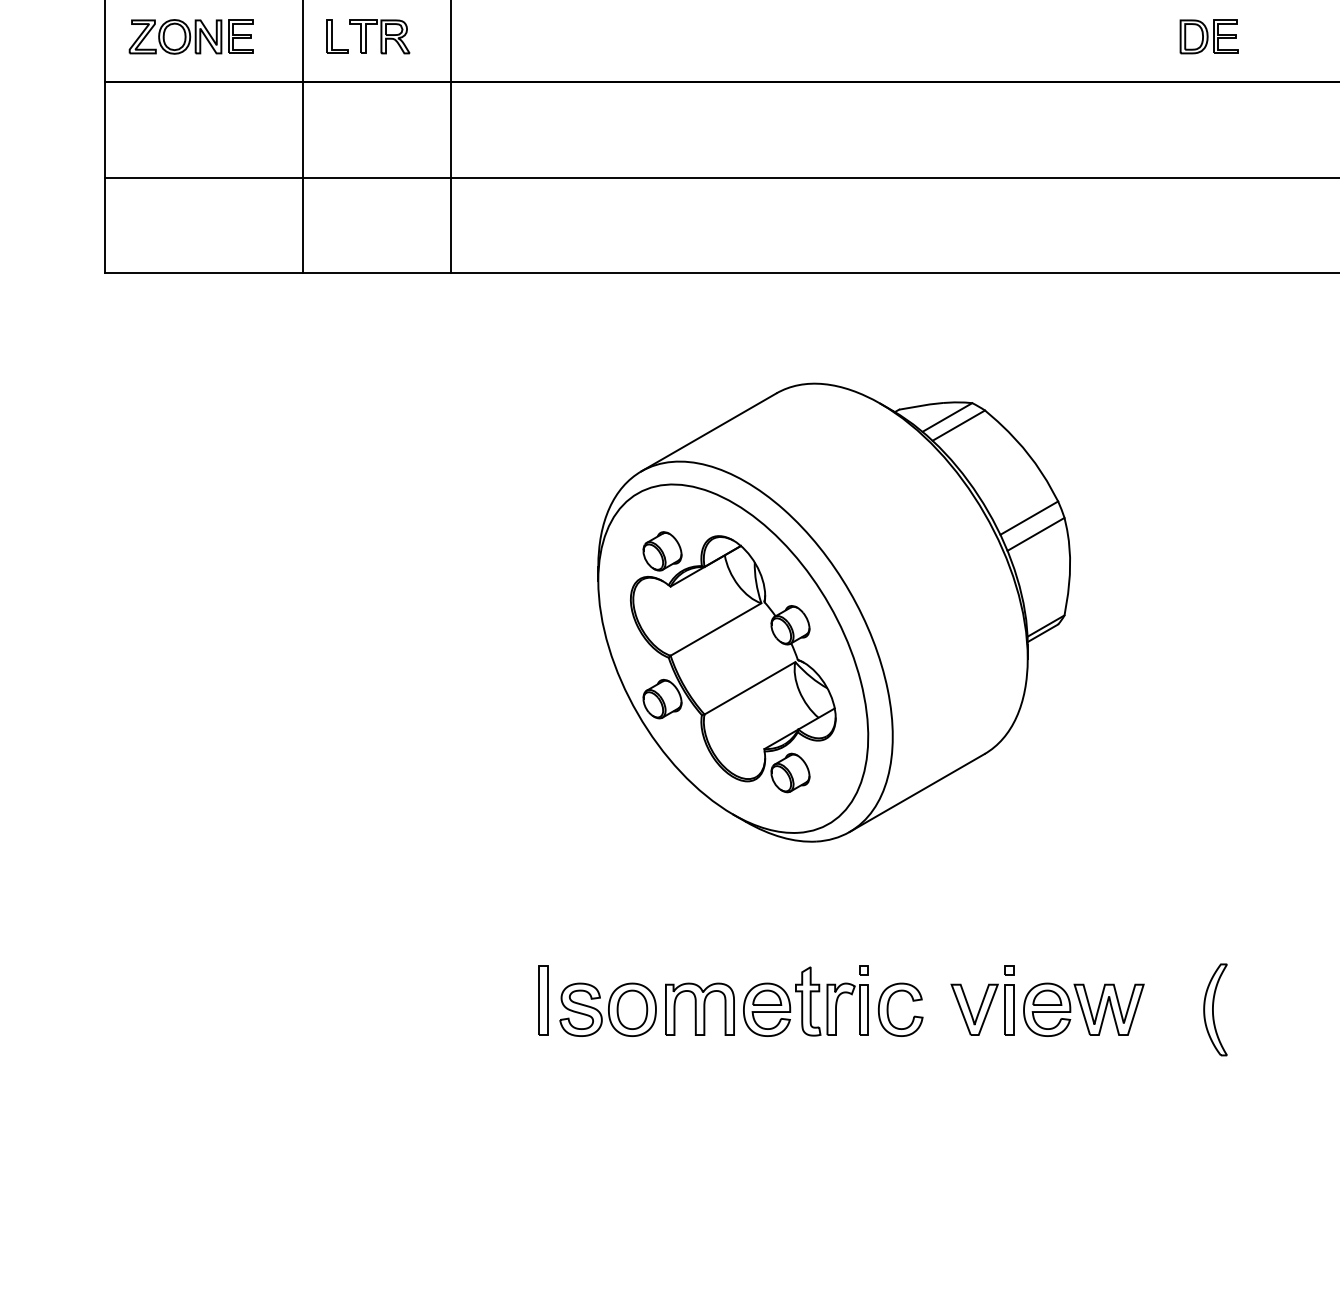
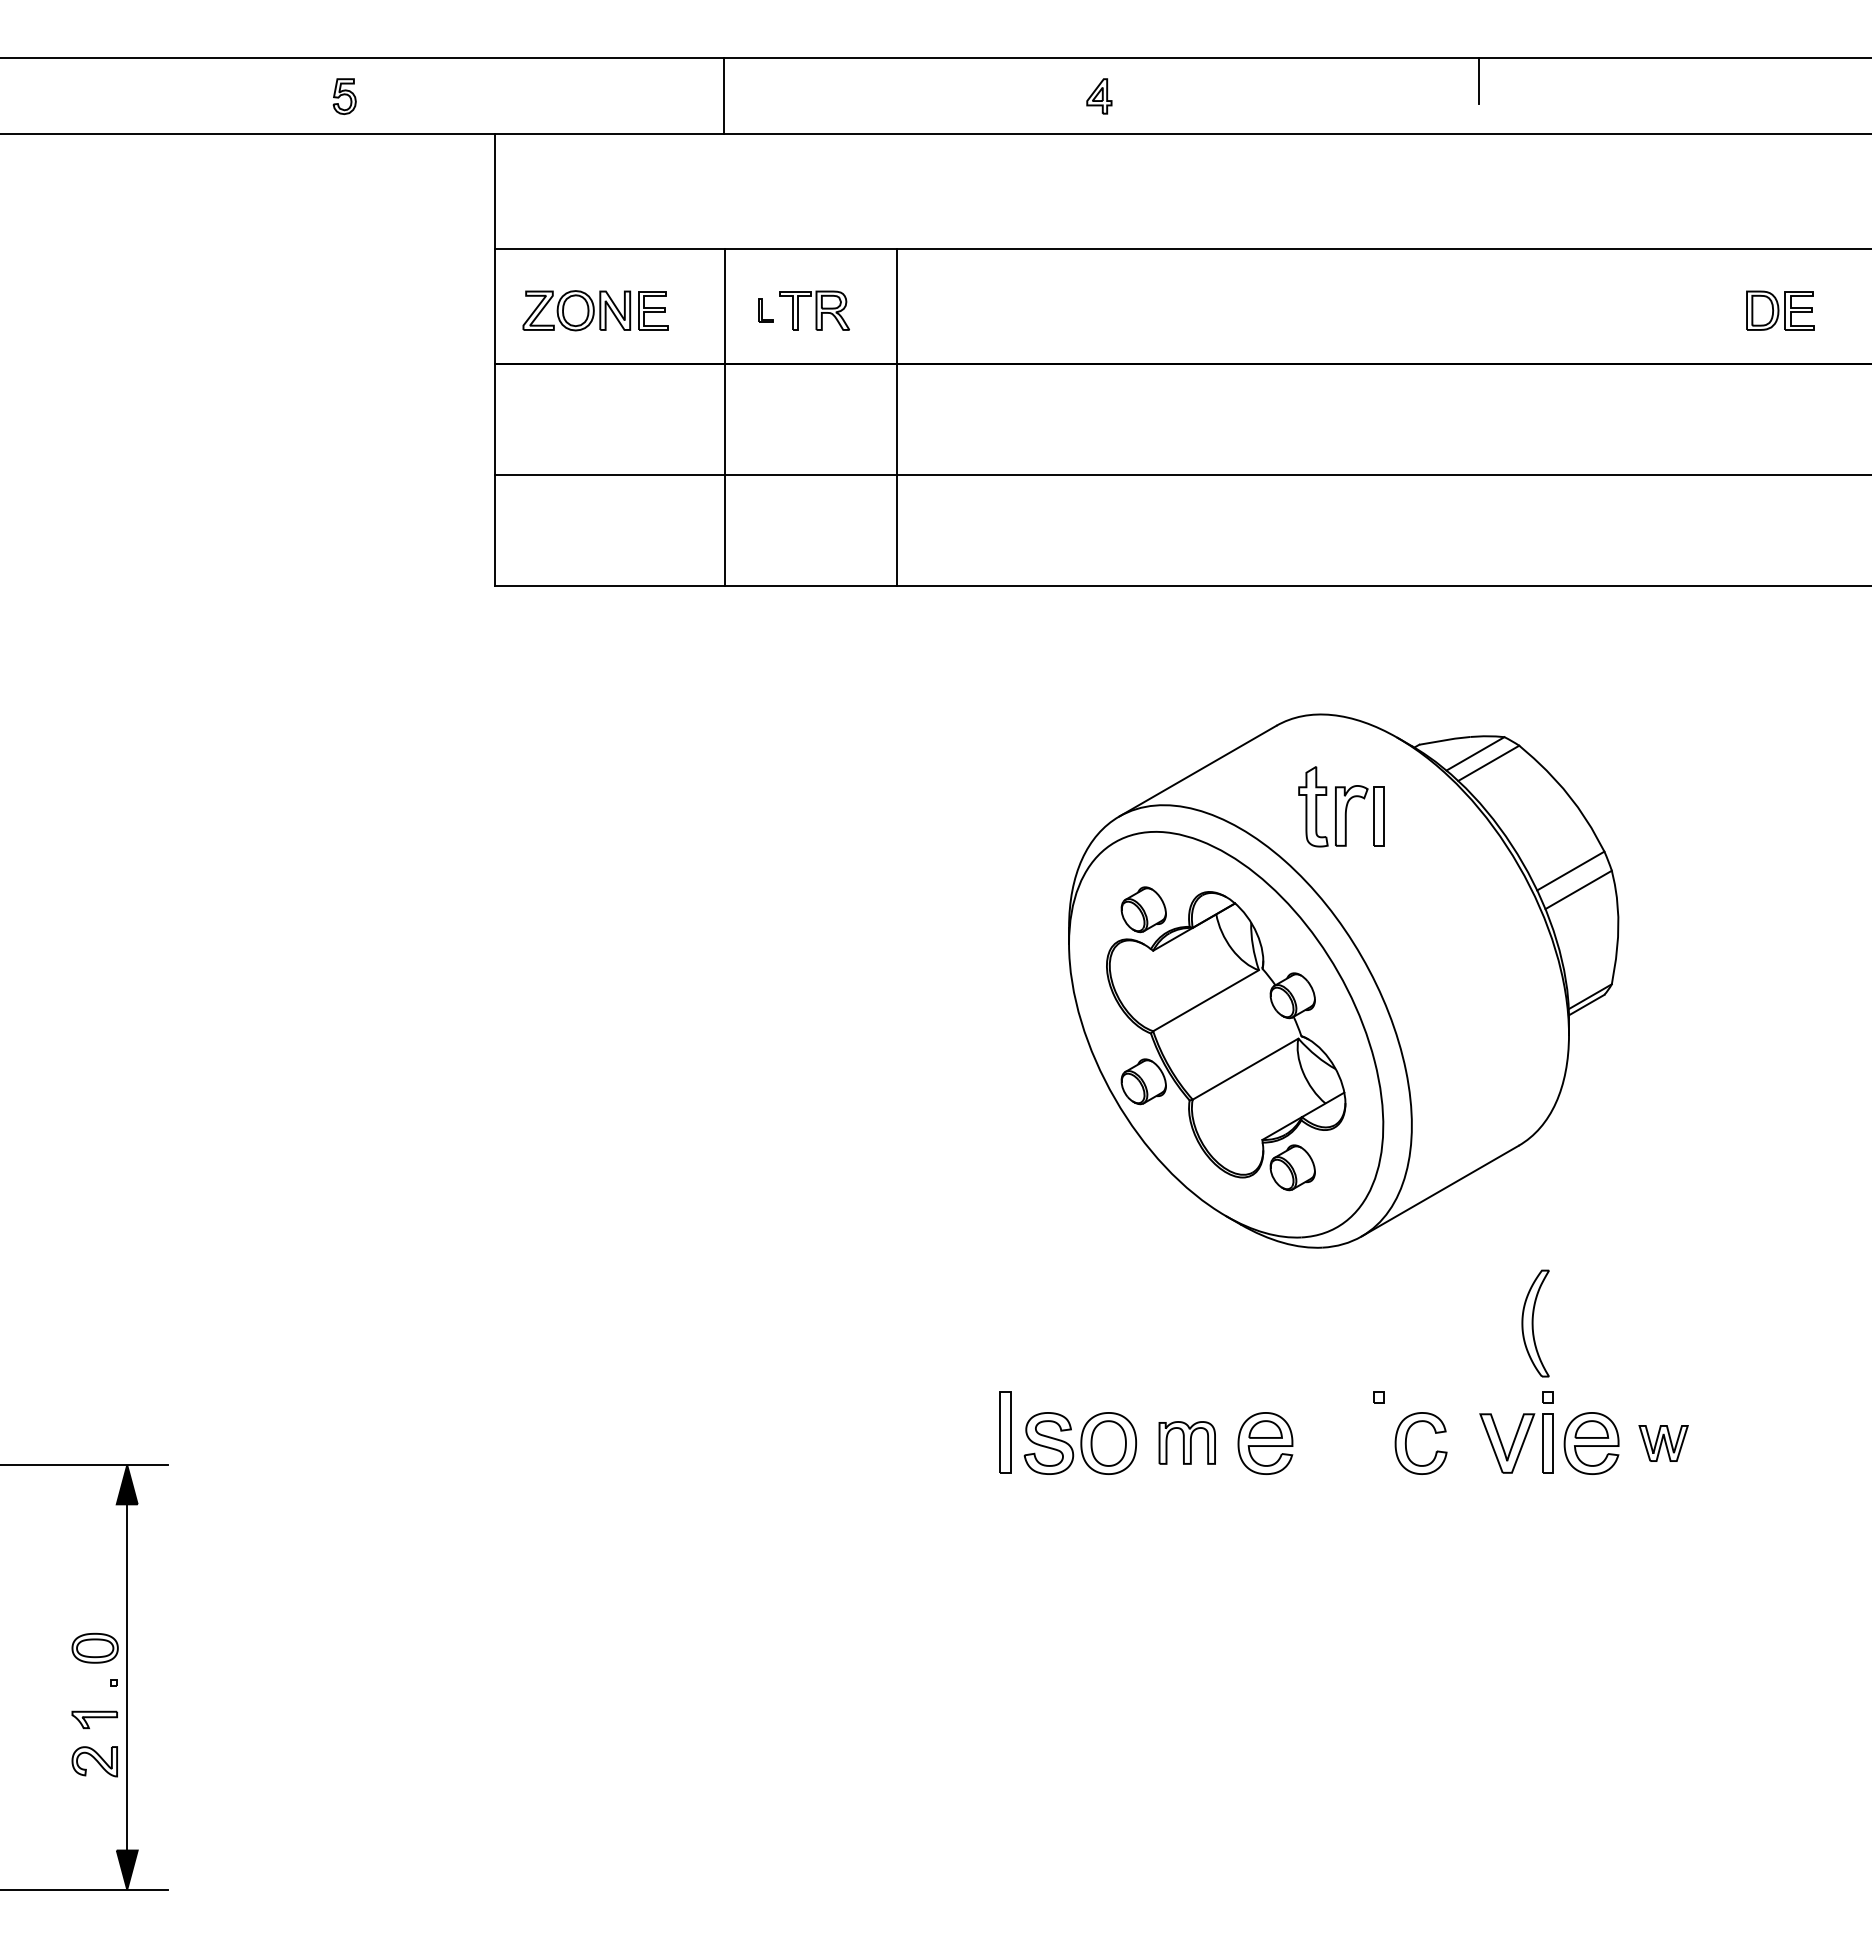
part: (337, 36) -> (765, 310), size x0.6
part: (832, 1001) -> (1341, 806), moved
part: (699, 1008) -> (1186, 1442), size x0.7
part: (1108, 1009) -> (1663, 1443), size x0.6
part: (1215, 1009) -> (1535, 1323), moved

